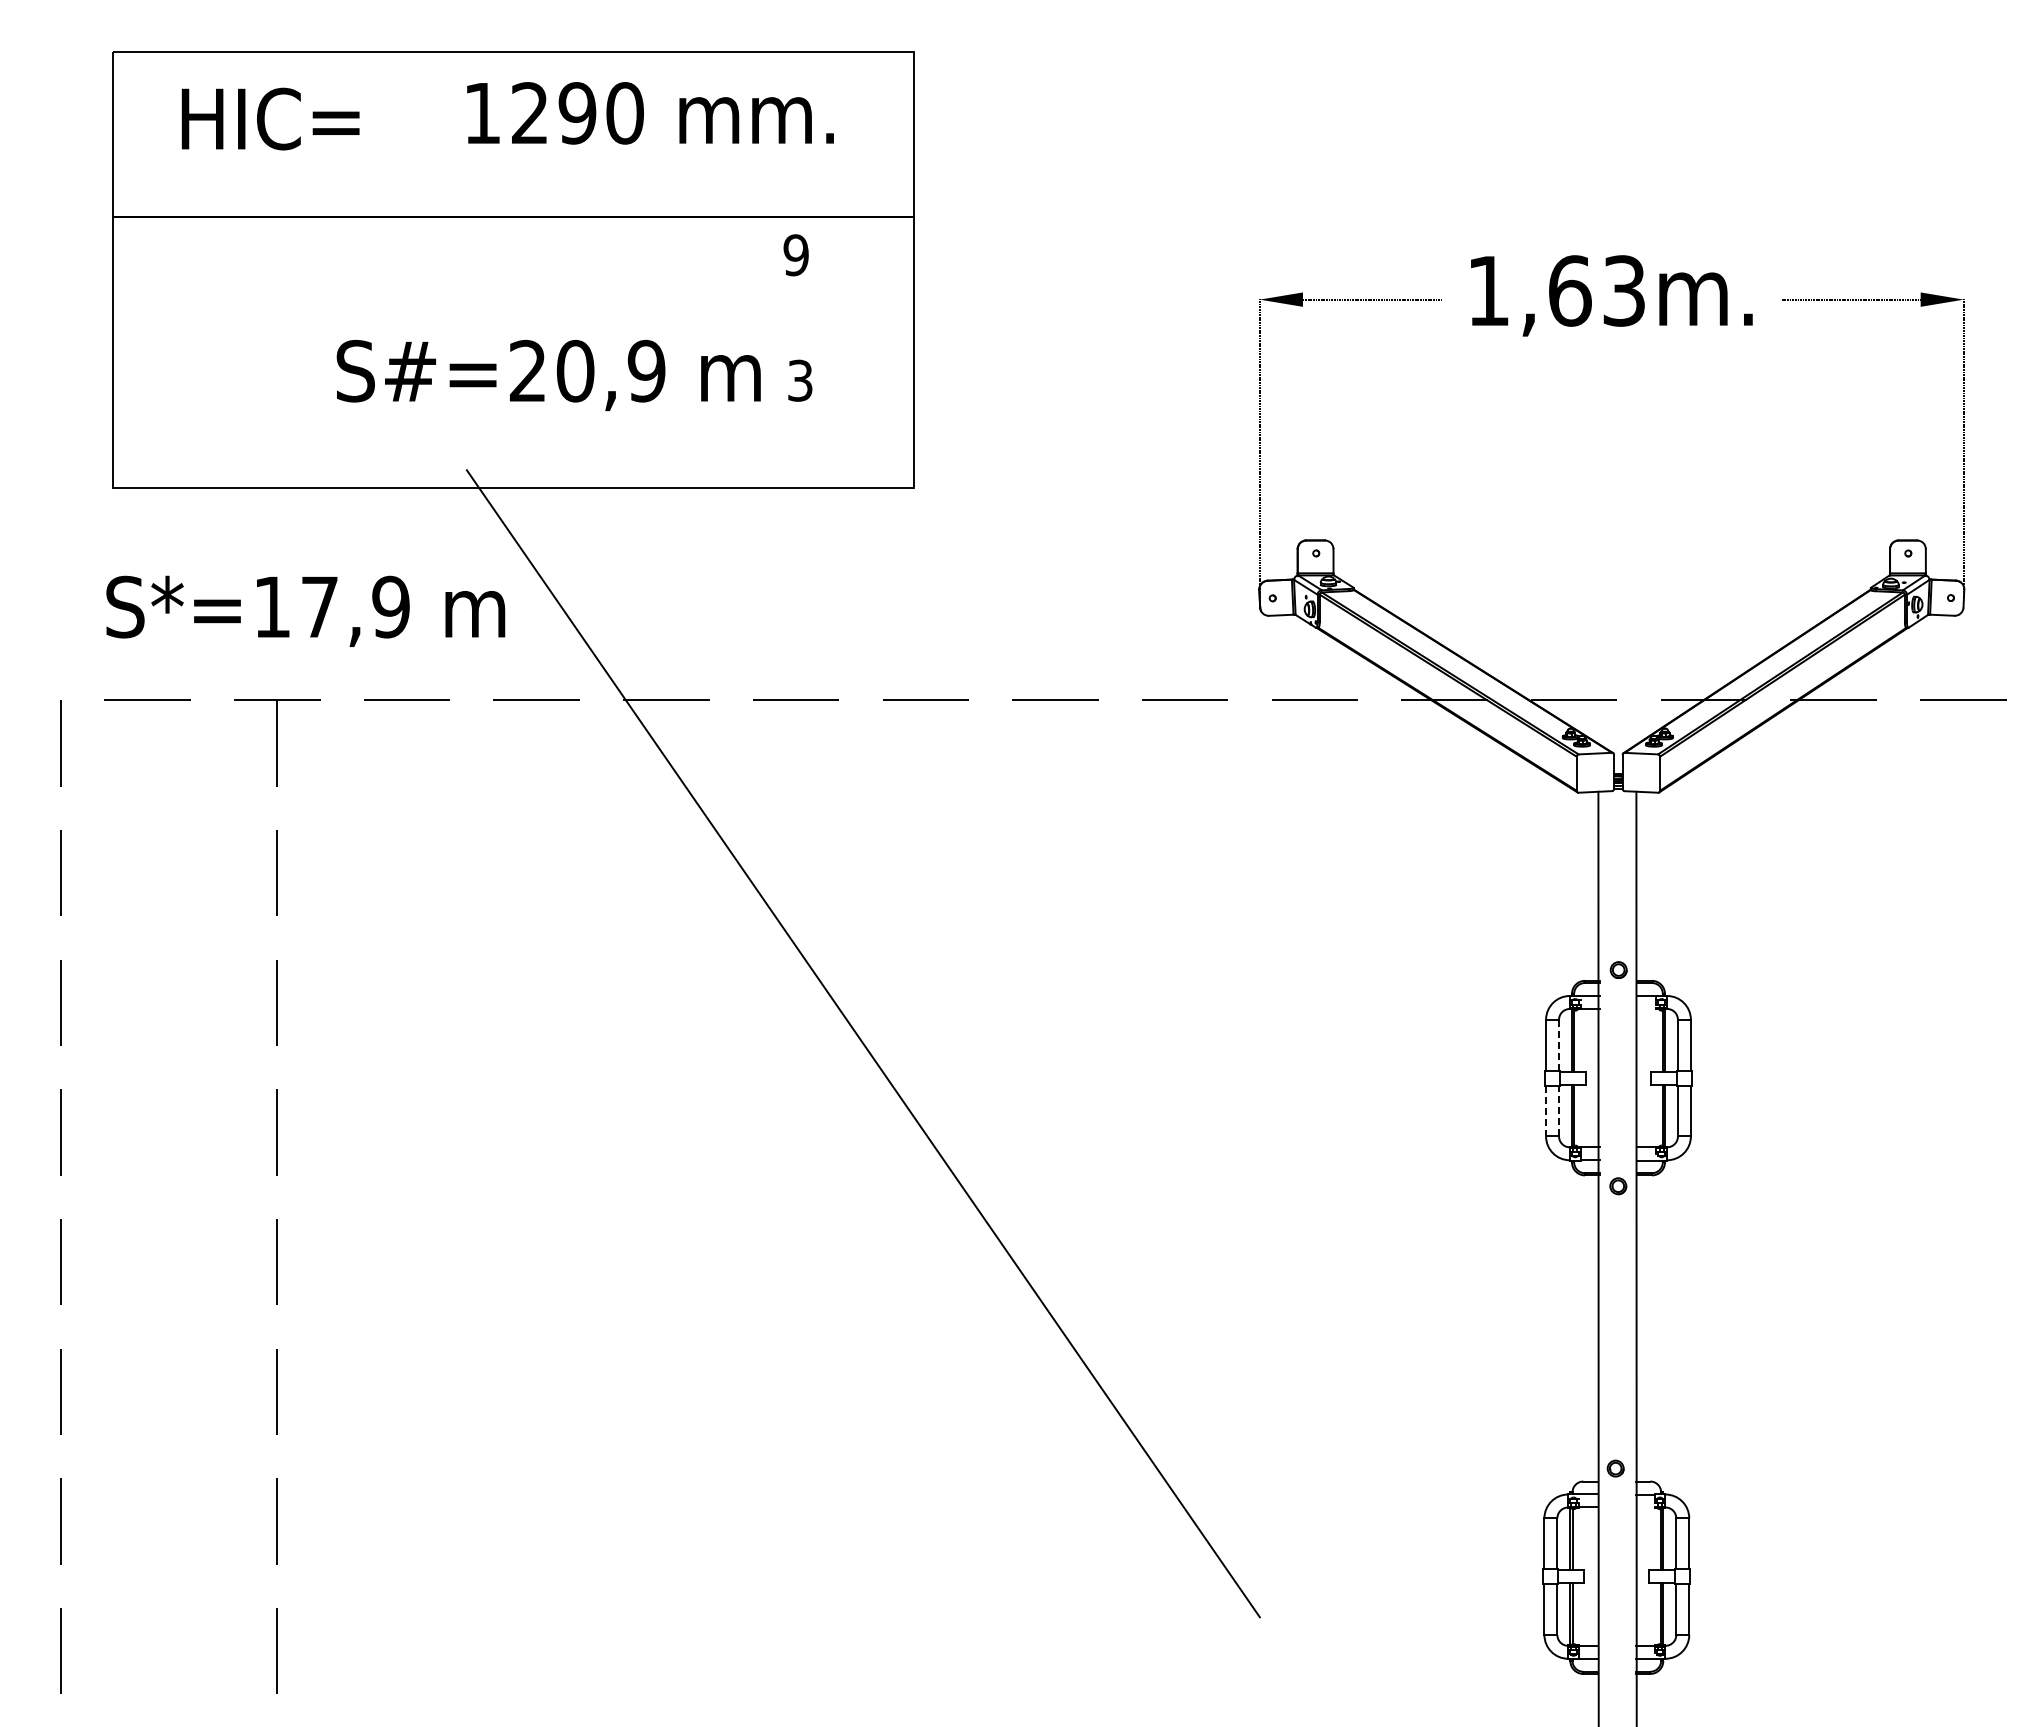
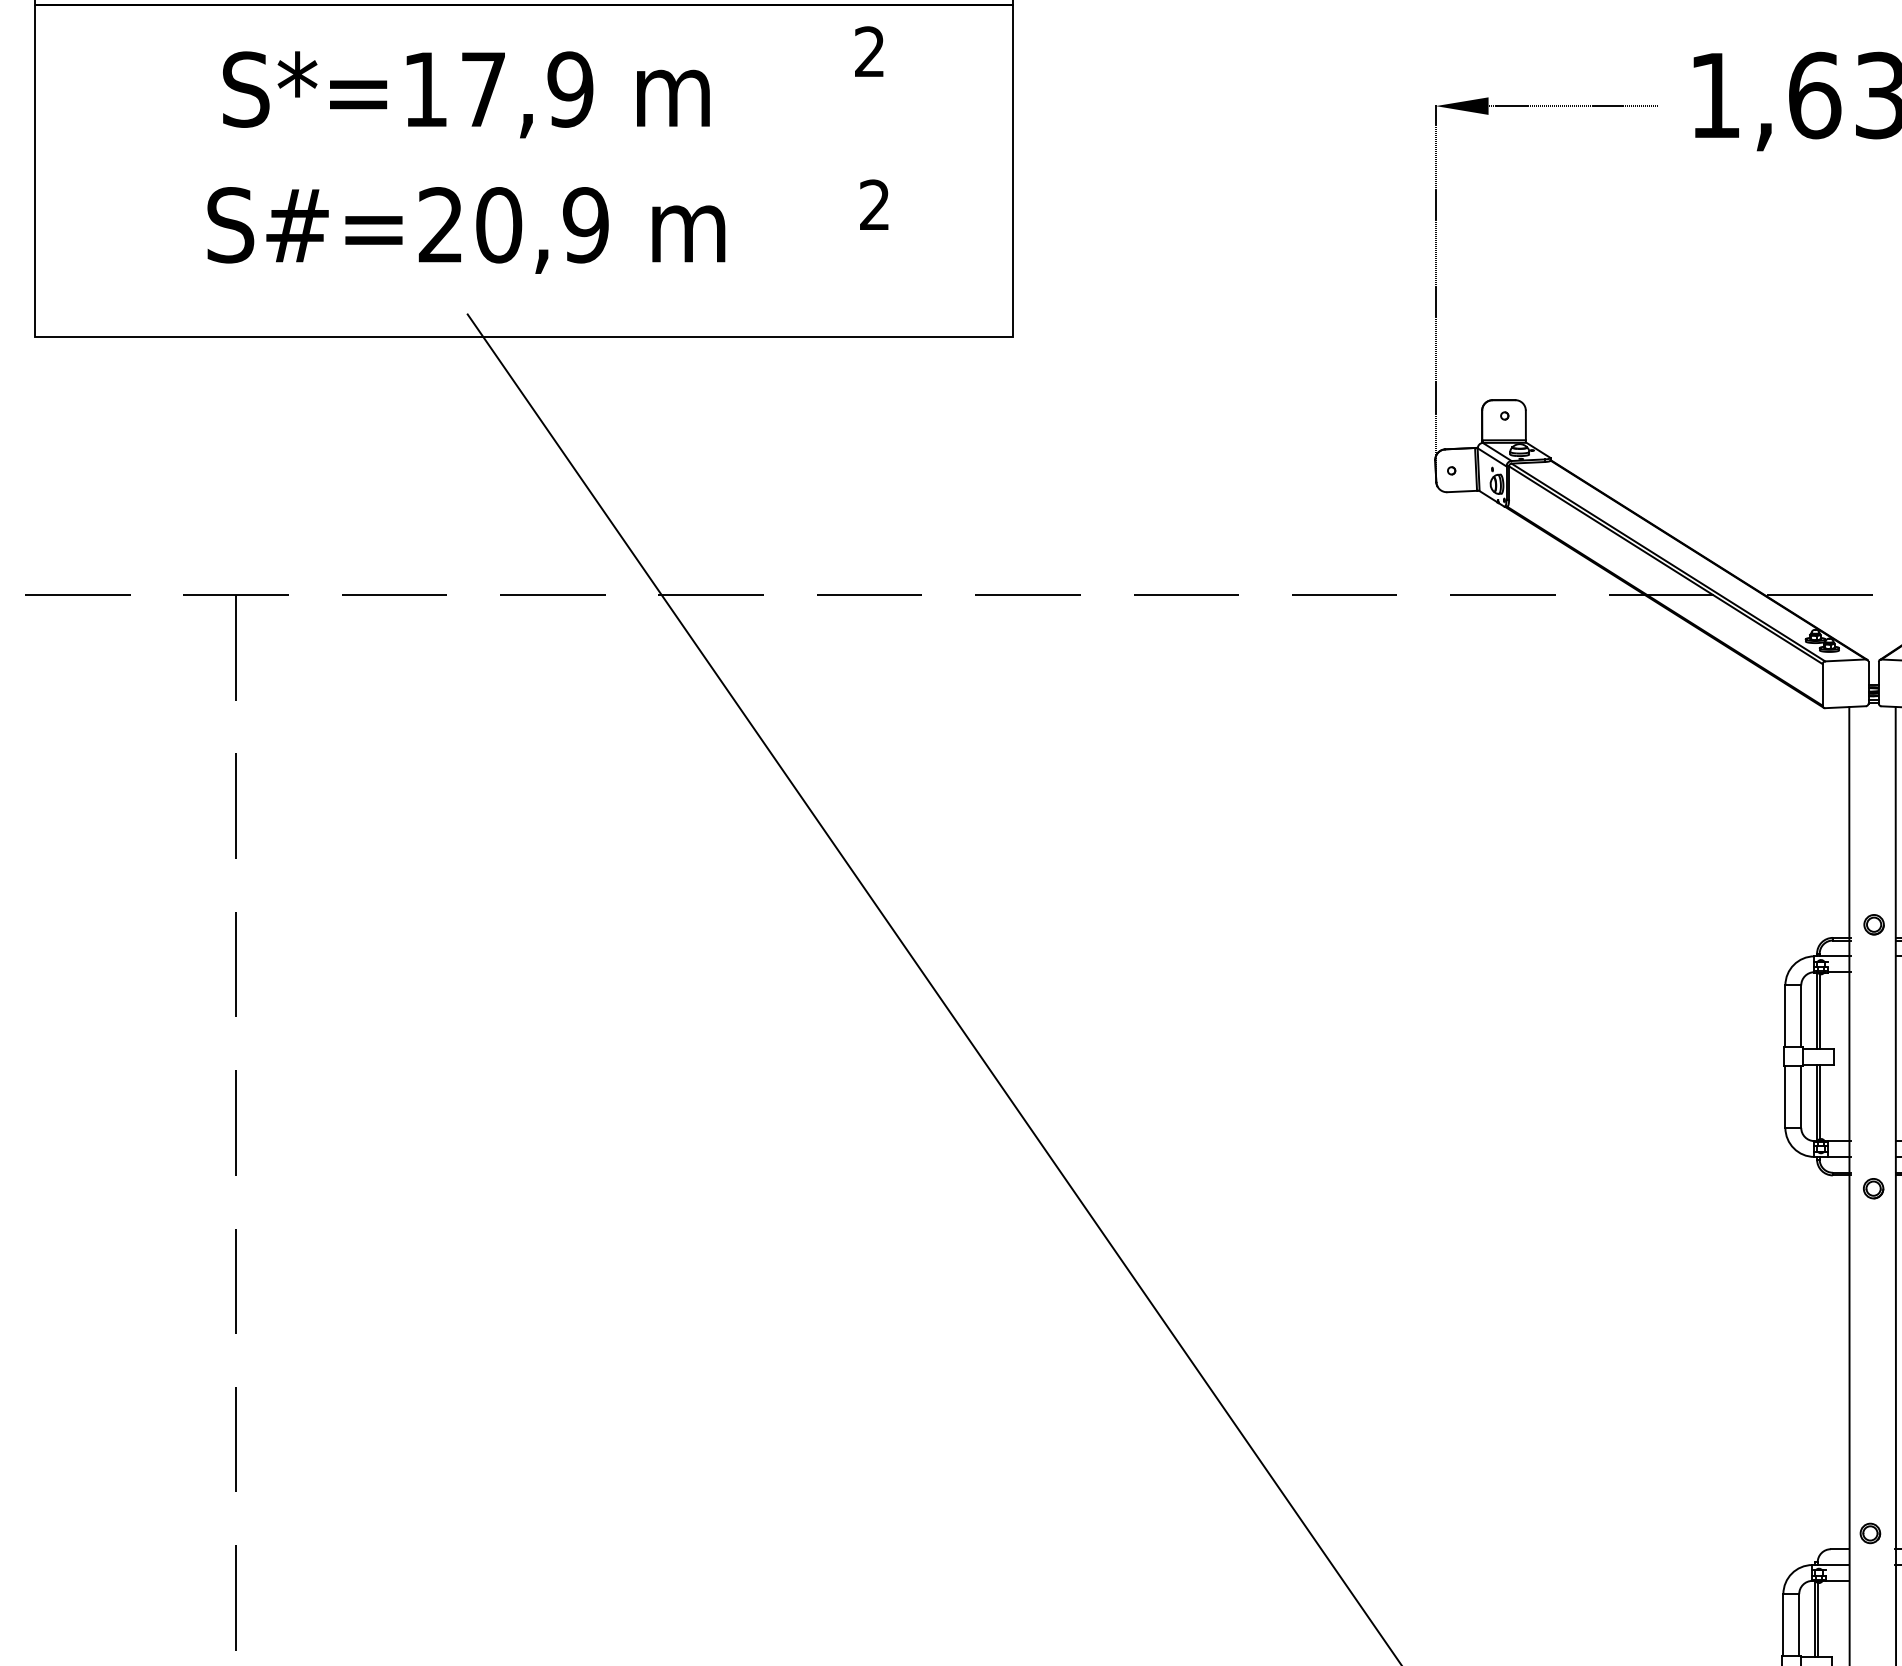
text: (795, 255) -> (868, 52), 9 -> 2
text: (548, 374) -> (466, 229), moved
text: (800, 380) -> (875, 204), 3 -> 2
text: (305, 610) -> (466, 93), moved
line: (1559, 1044) -> (1801, 1015), dashed -> solid
line: (1559, 1110) -> (1801, 1096), dashed -> solid
line: (1546, 1111) -> (1785, 1097), dashed -> solid

